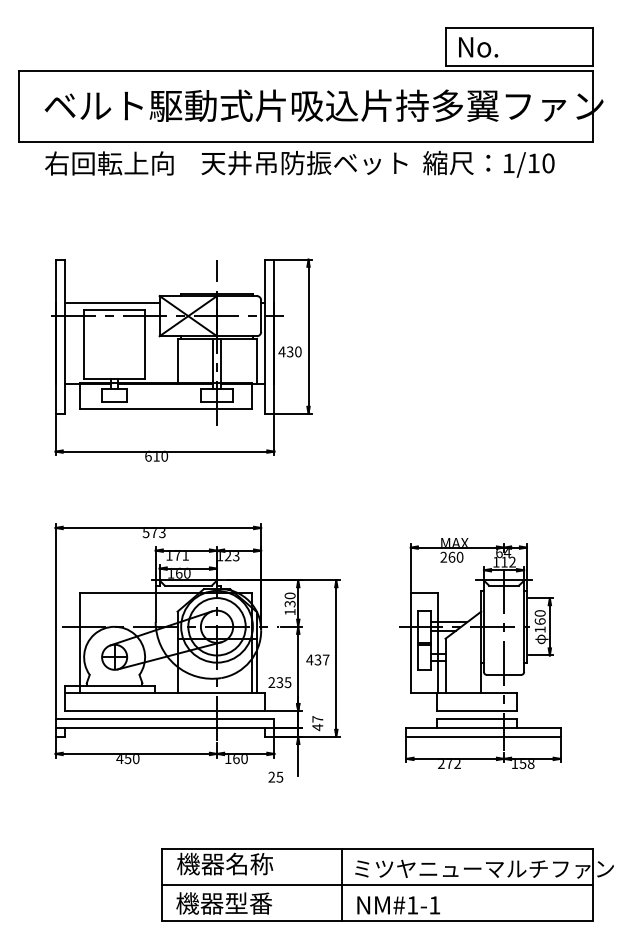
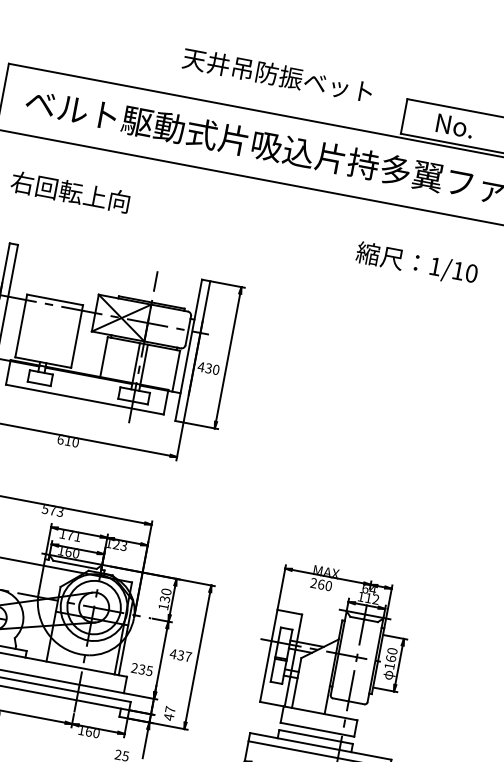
text: (478, 47) -> (454, 126), moved
text: (109, 163) -> (70, 192), moved
text: (304, 163) -> (277, 75), moved
text: (488, 163) -> (416, 263), moved
line: (111, 303) -> (53, 293), removed

